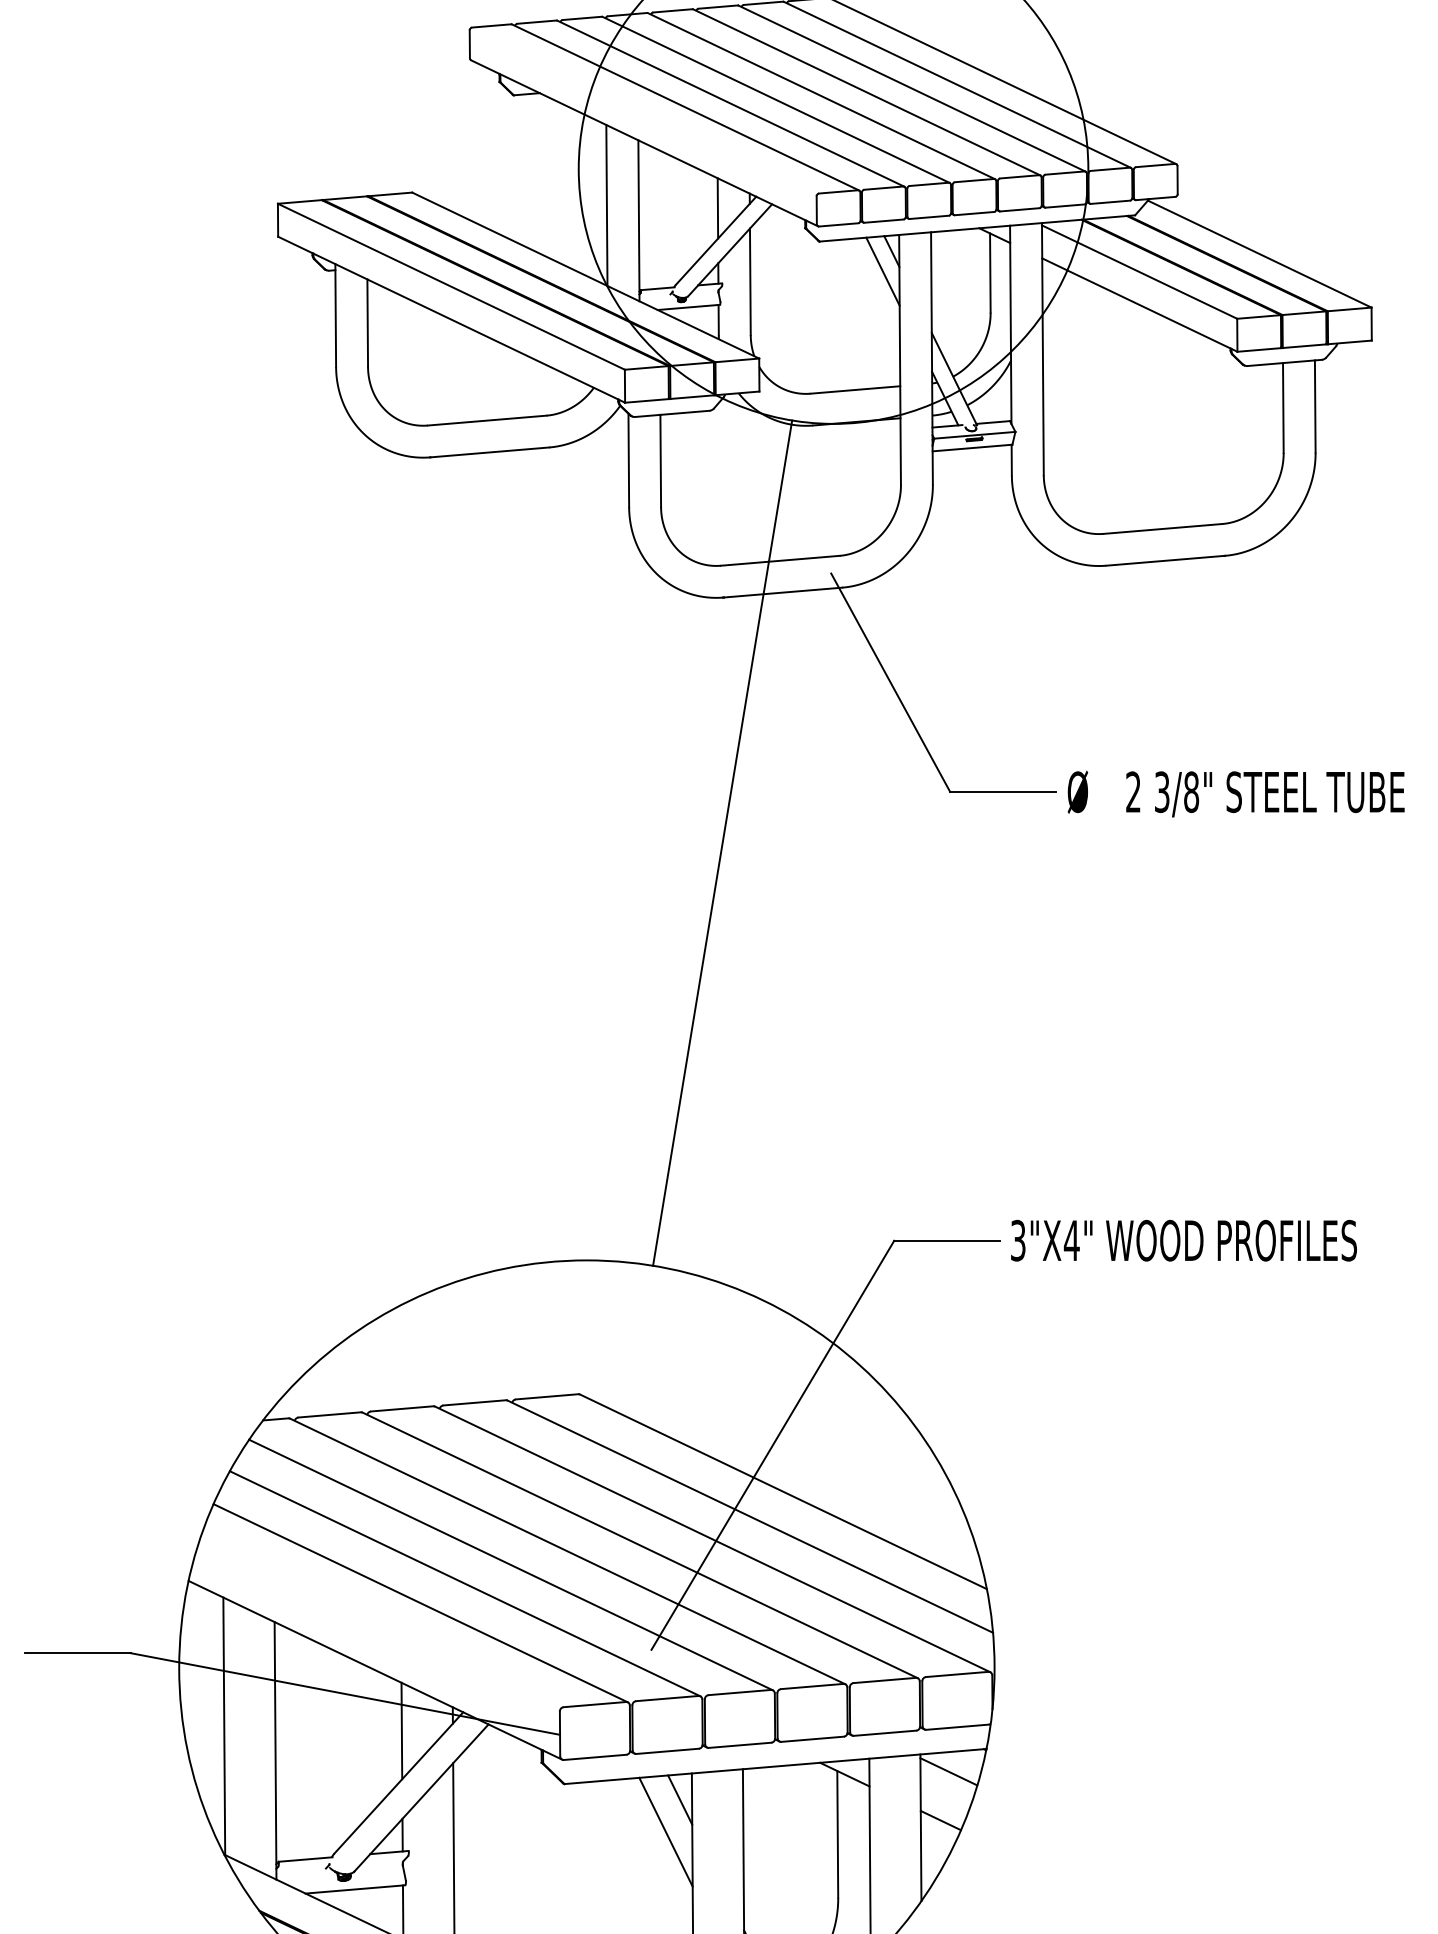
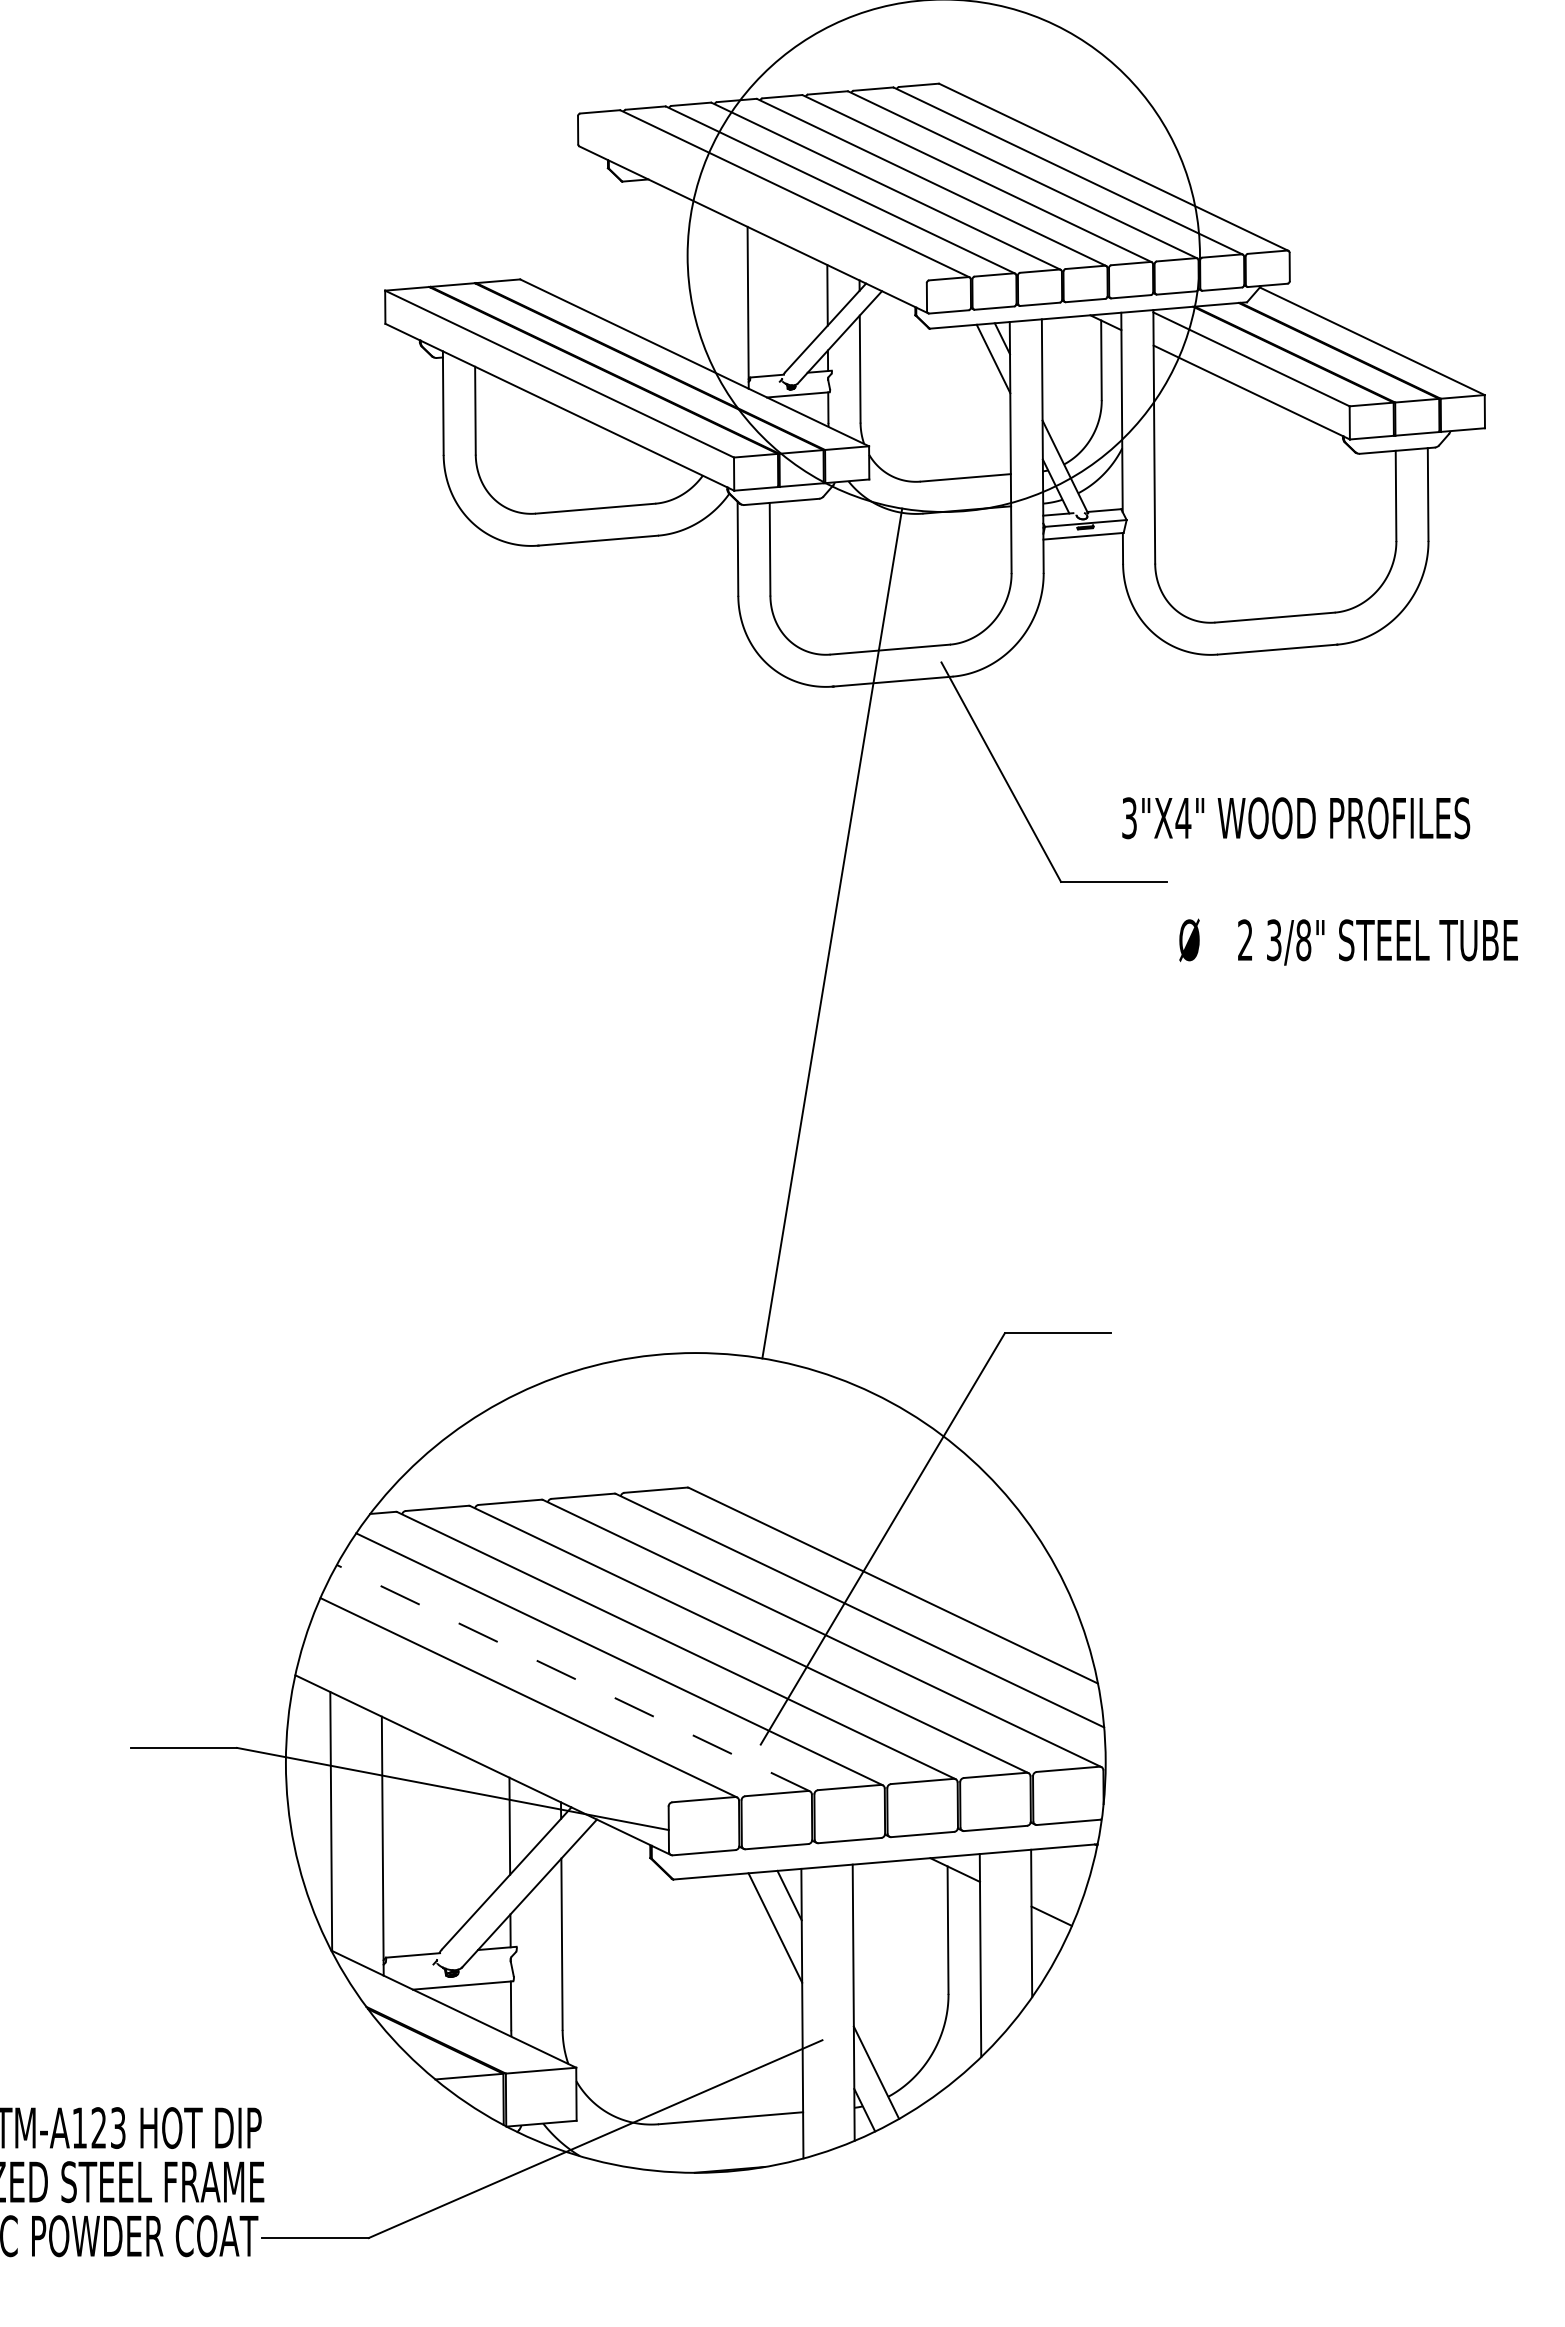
line: (606, 205) -> (715, 292), removed
text: (1236, 793) -> (1348, 941), moved
text: (1184, 1240) -> (1296, 818), moved
line: (464, 1583) -> (572, 1677), solid -> dashed
line: (948, 1771) -> (1059, 1866), removed

